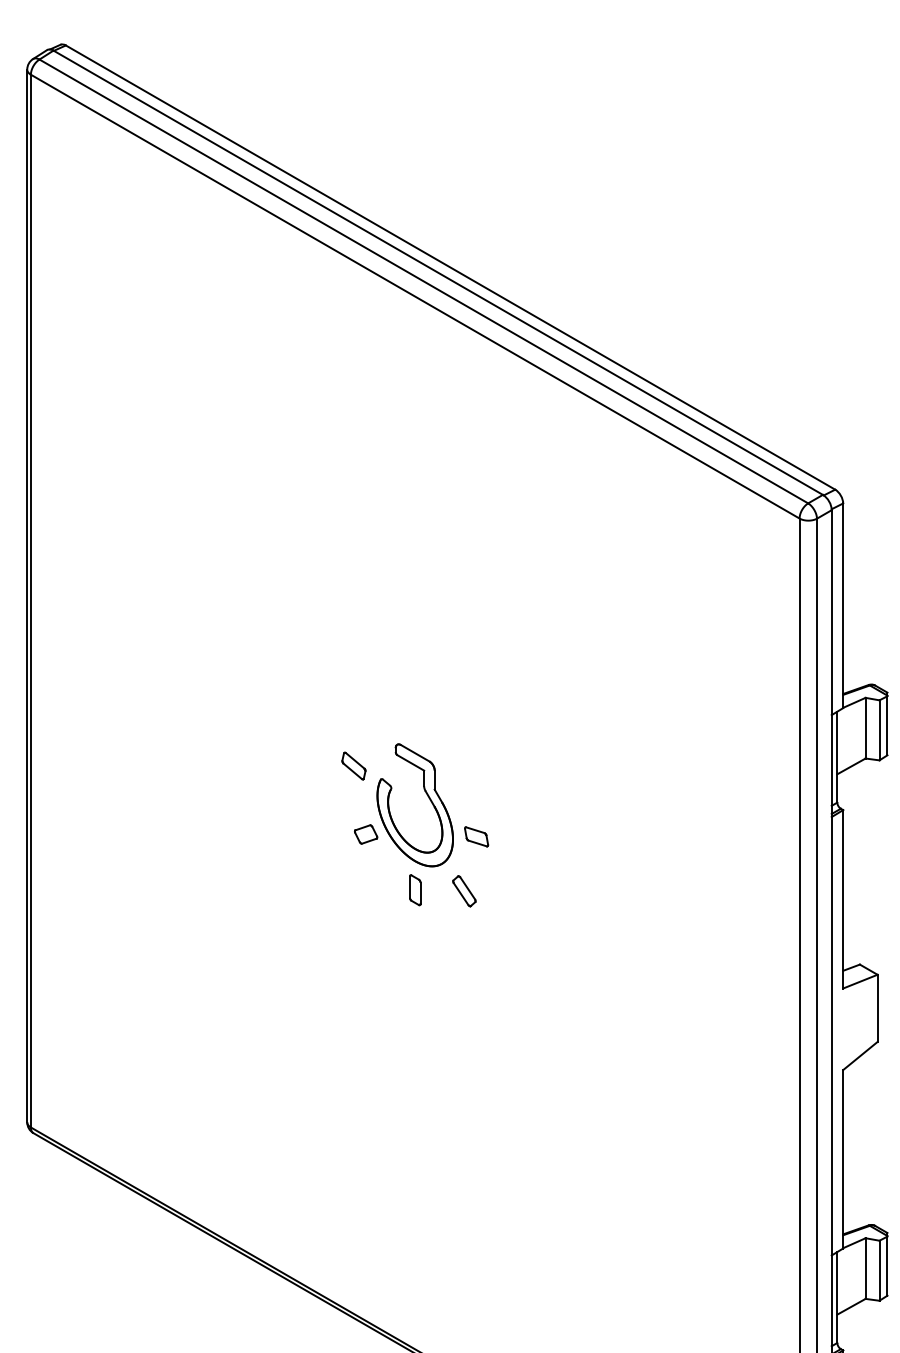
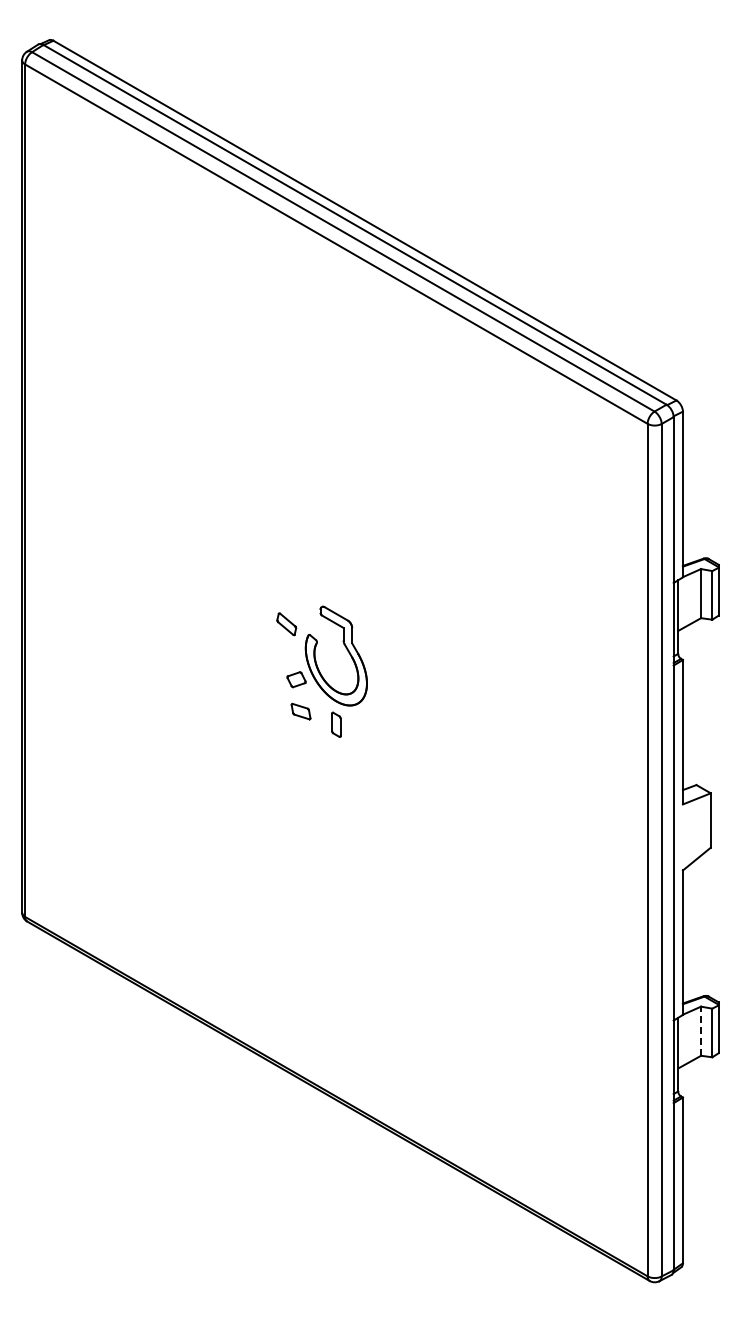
part: (475, 836) -> (300, 711), moved
part: (464, 891) -> (376, 725), removed
line: (866, 1268) -> (701, 1031), solid -> dashed

